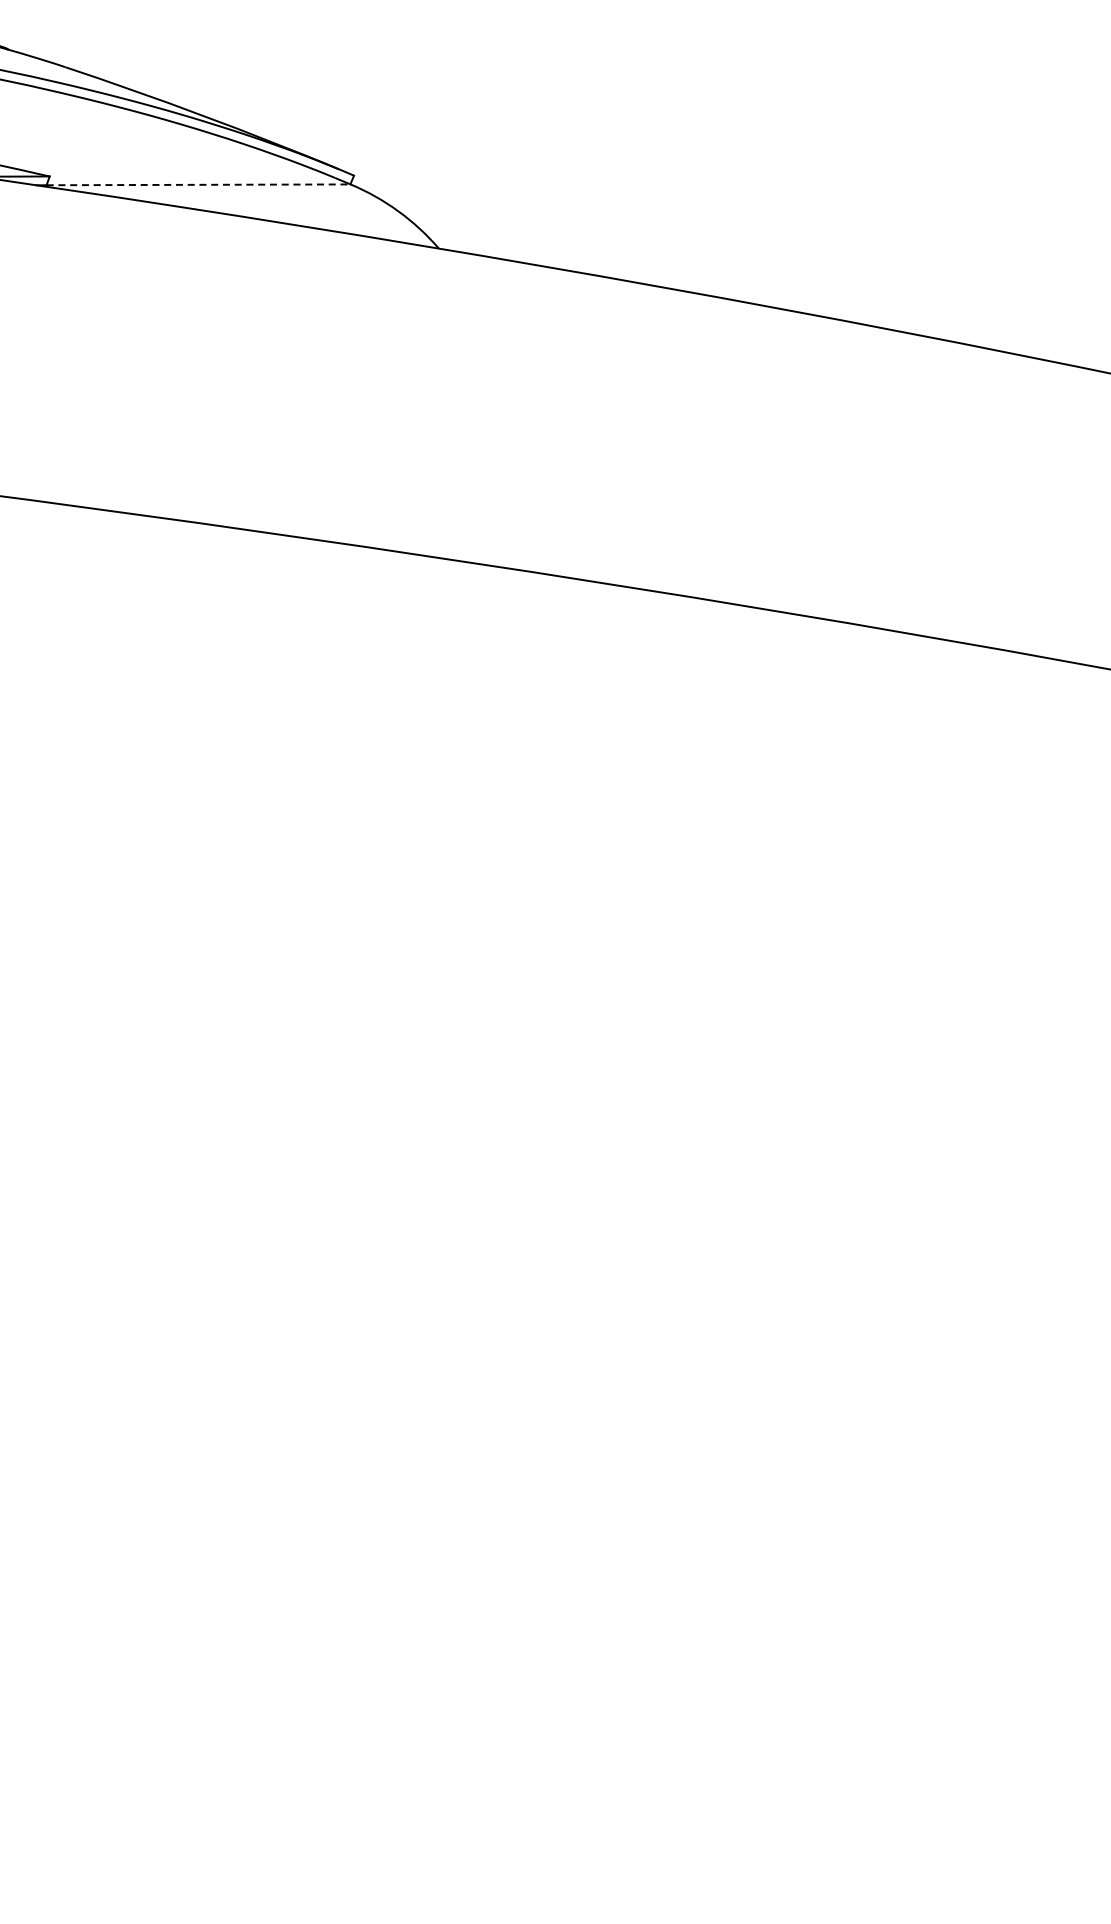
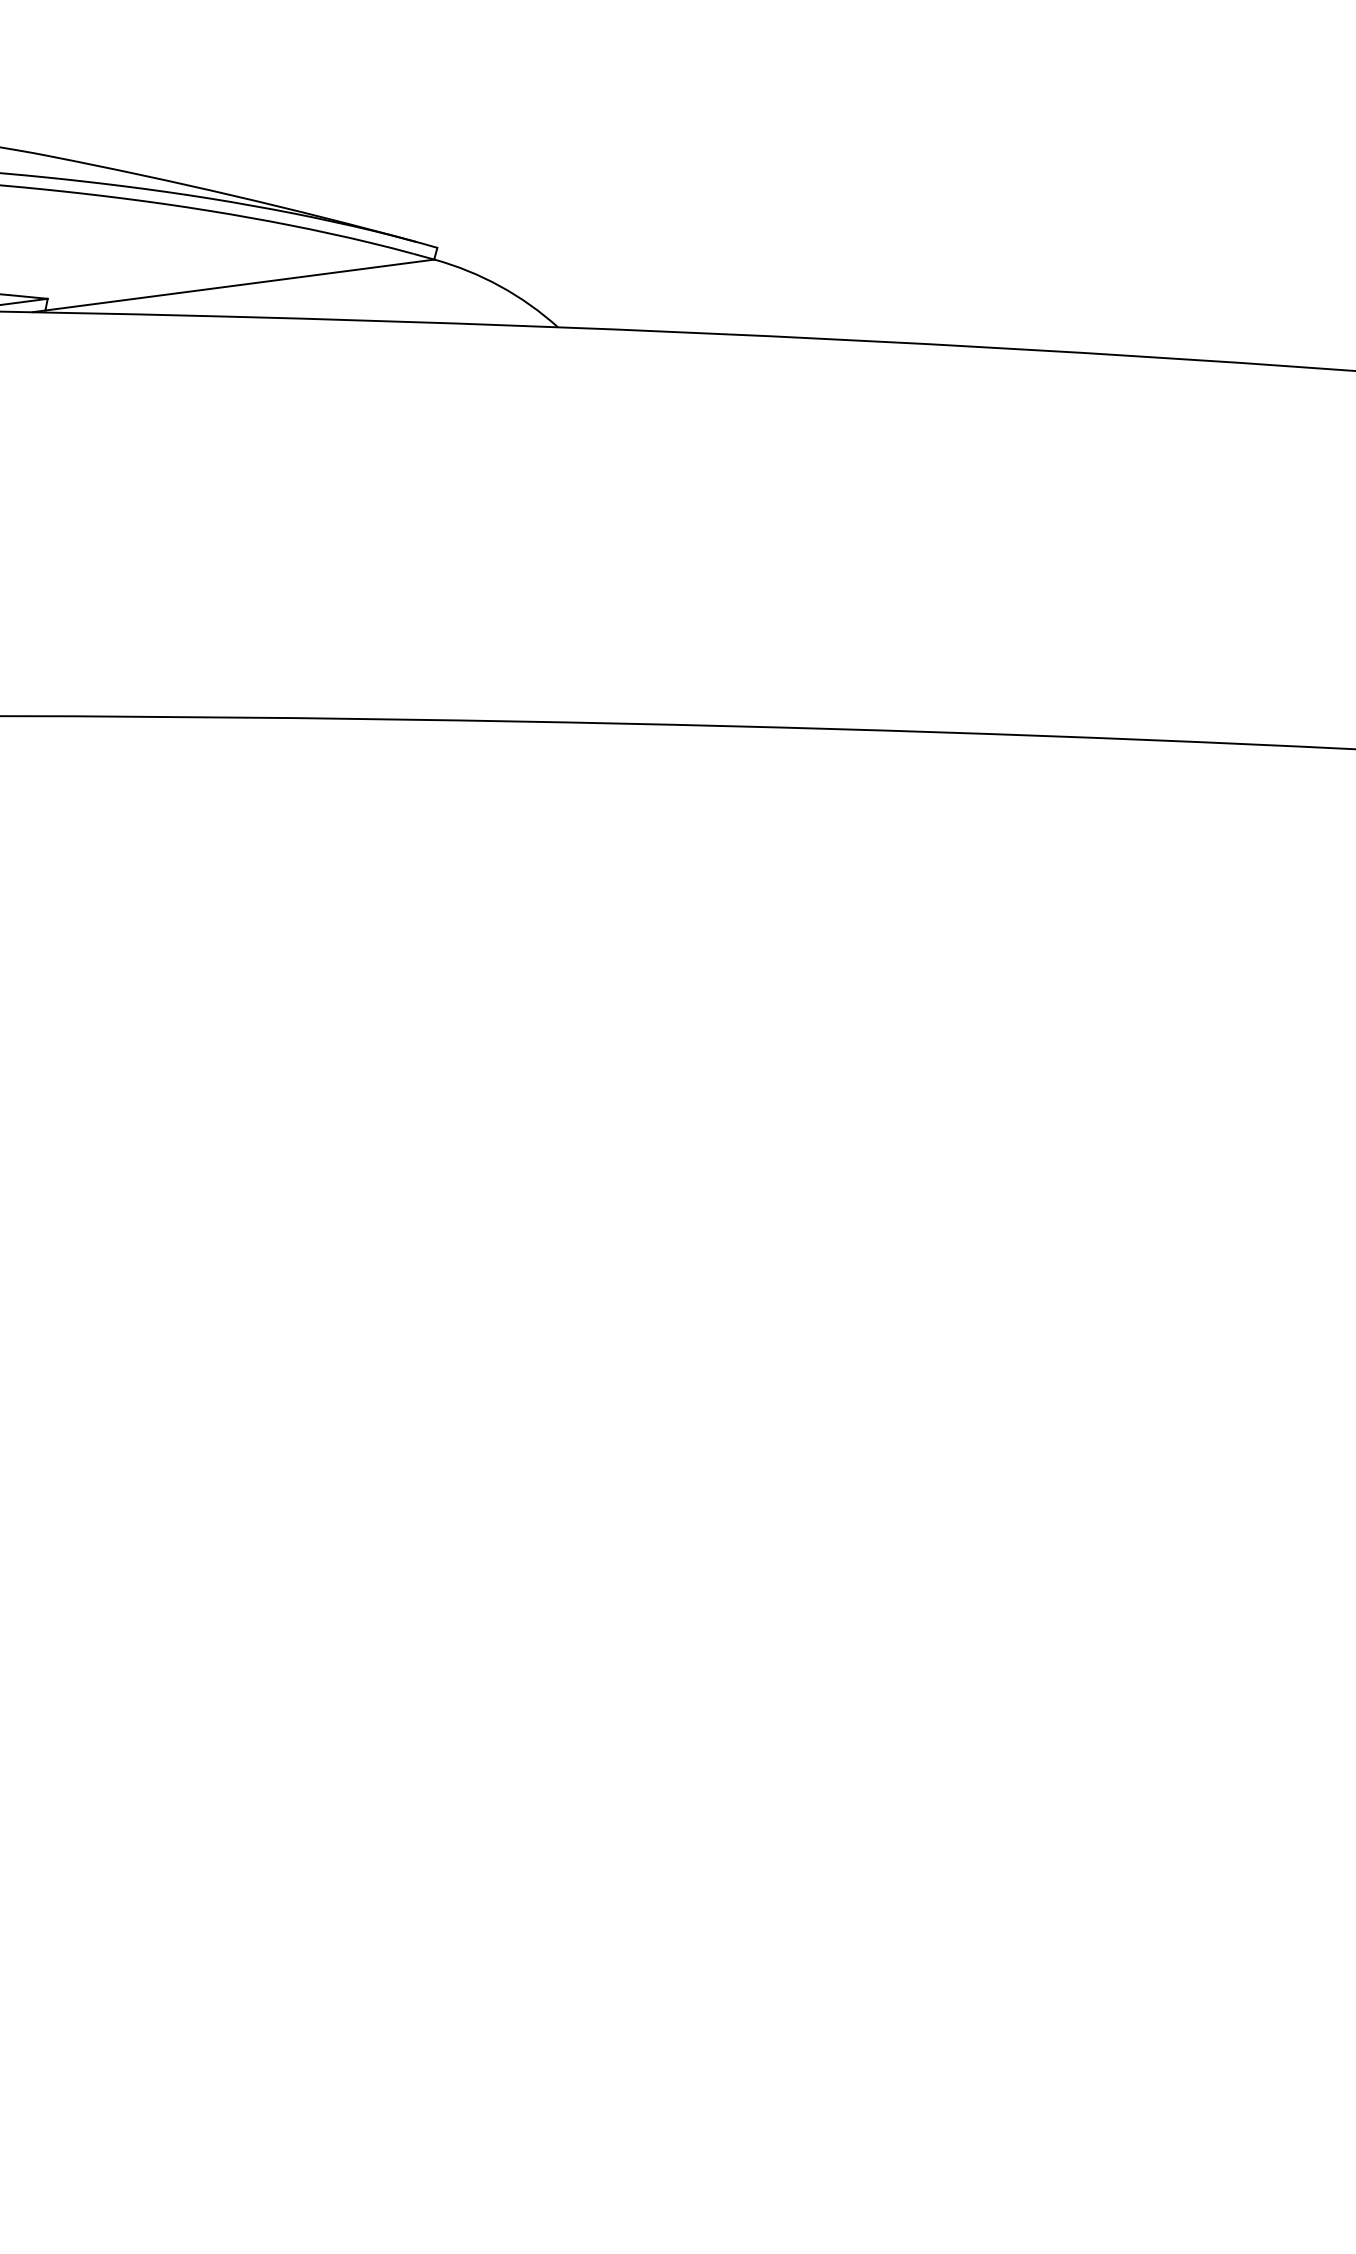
line: (198, 184) -> (239, 284), dashed -> solid

